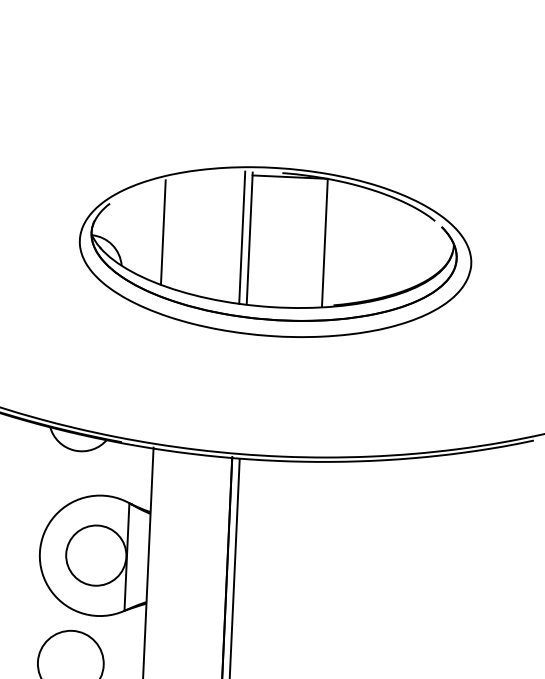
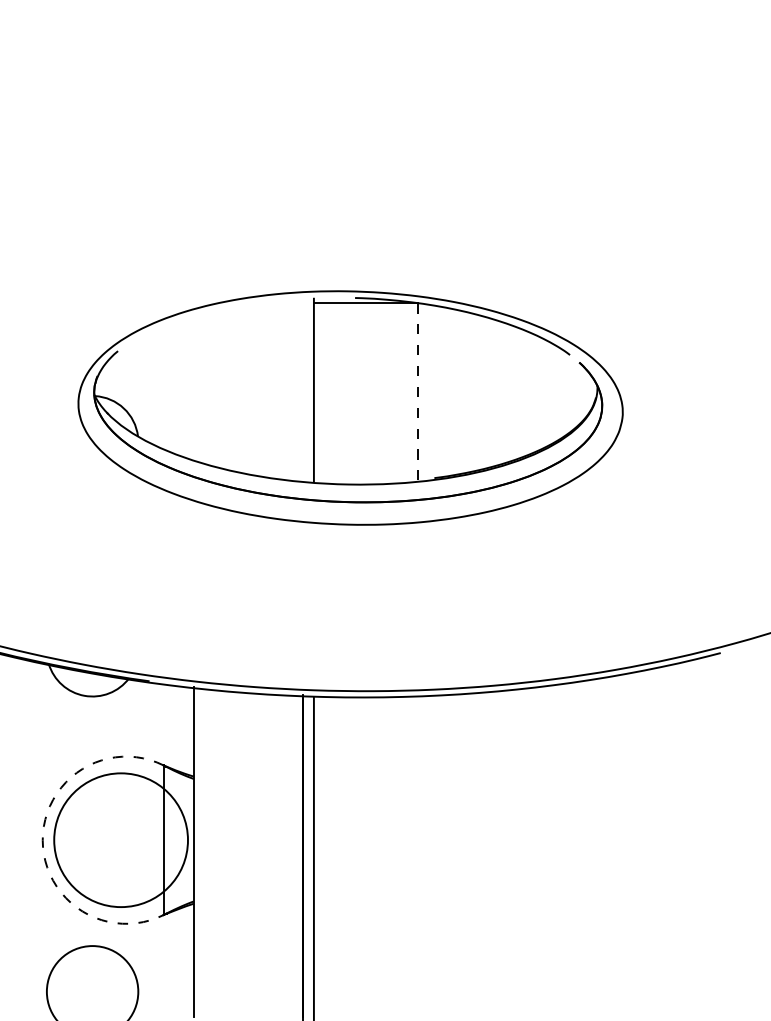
line: (163, 232) -> (193, 387), removed
line: (242, 237) -> (303, 390), removed
line: (324, 242) -> (418, 391), solid -> dashed
arc: (39, 553) -> (42, 840), solid -> dashed
circle: (95, 555) -> (120, 840), size x1.6

